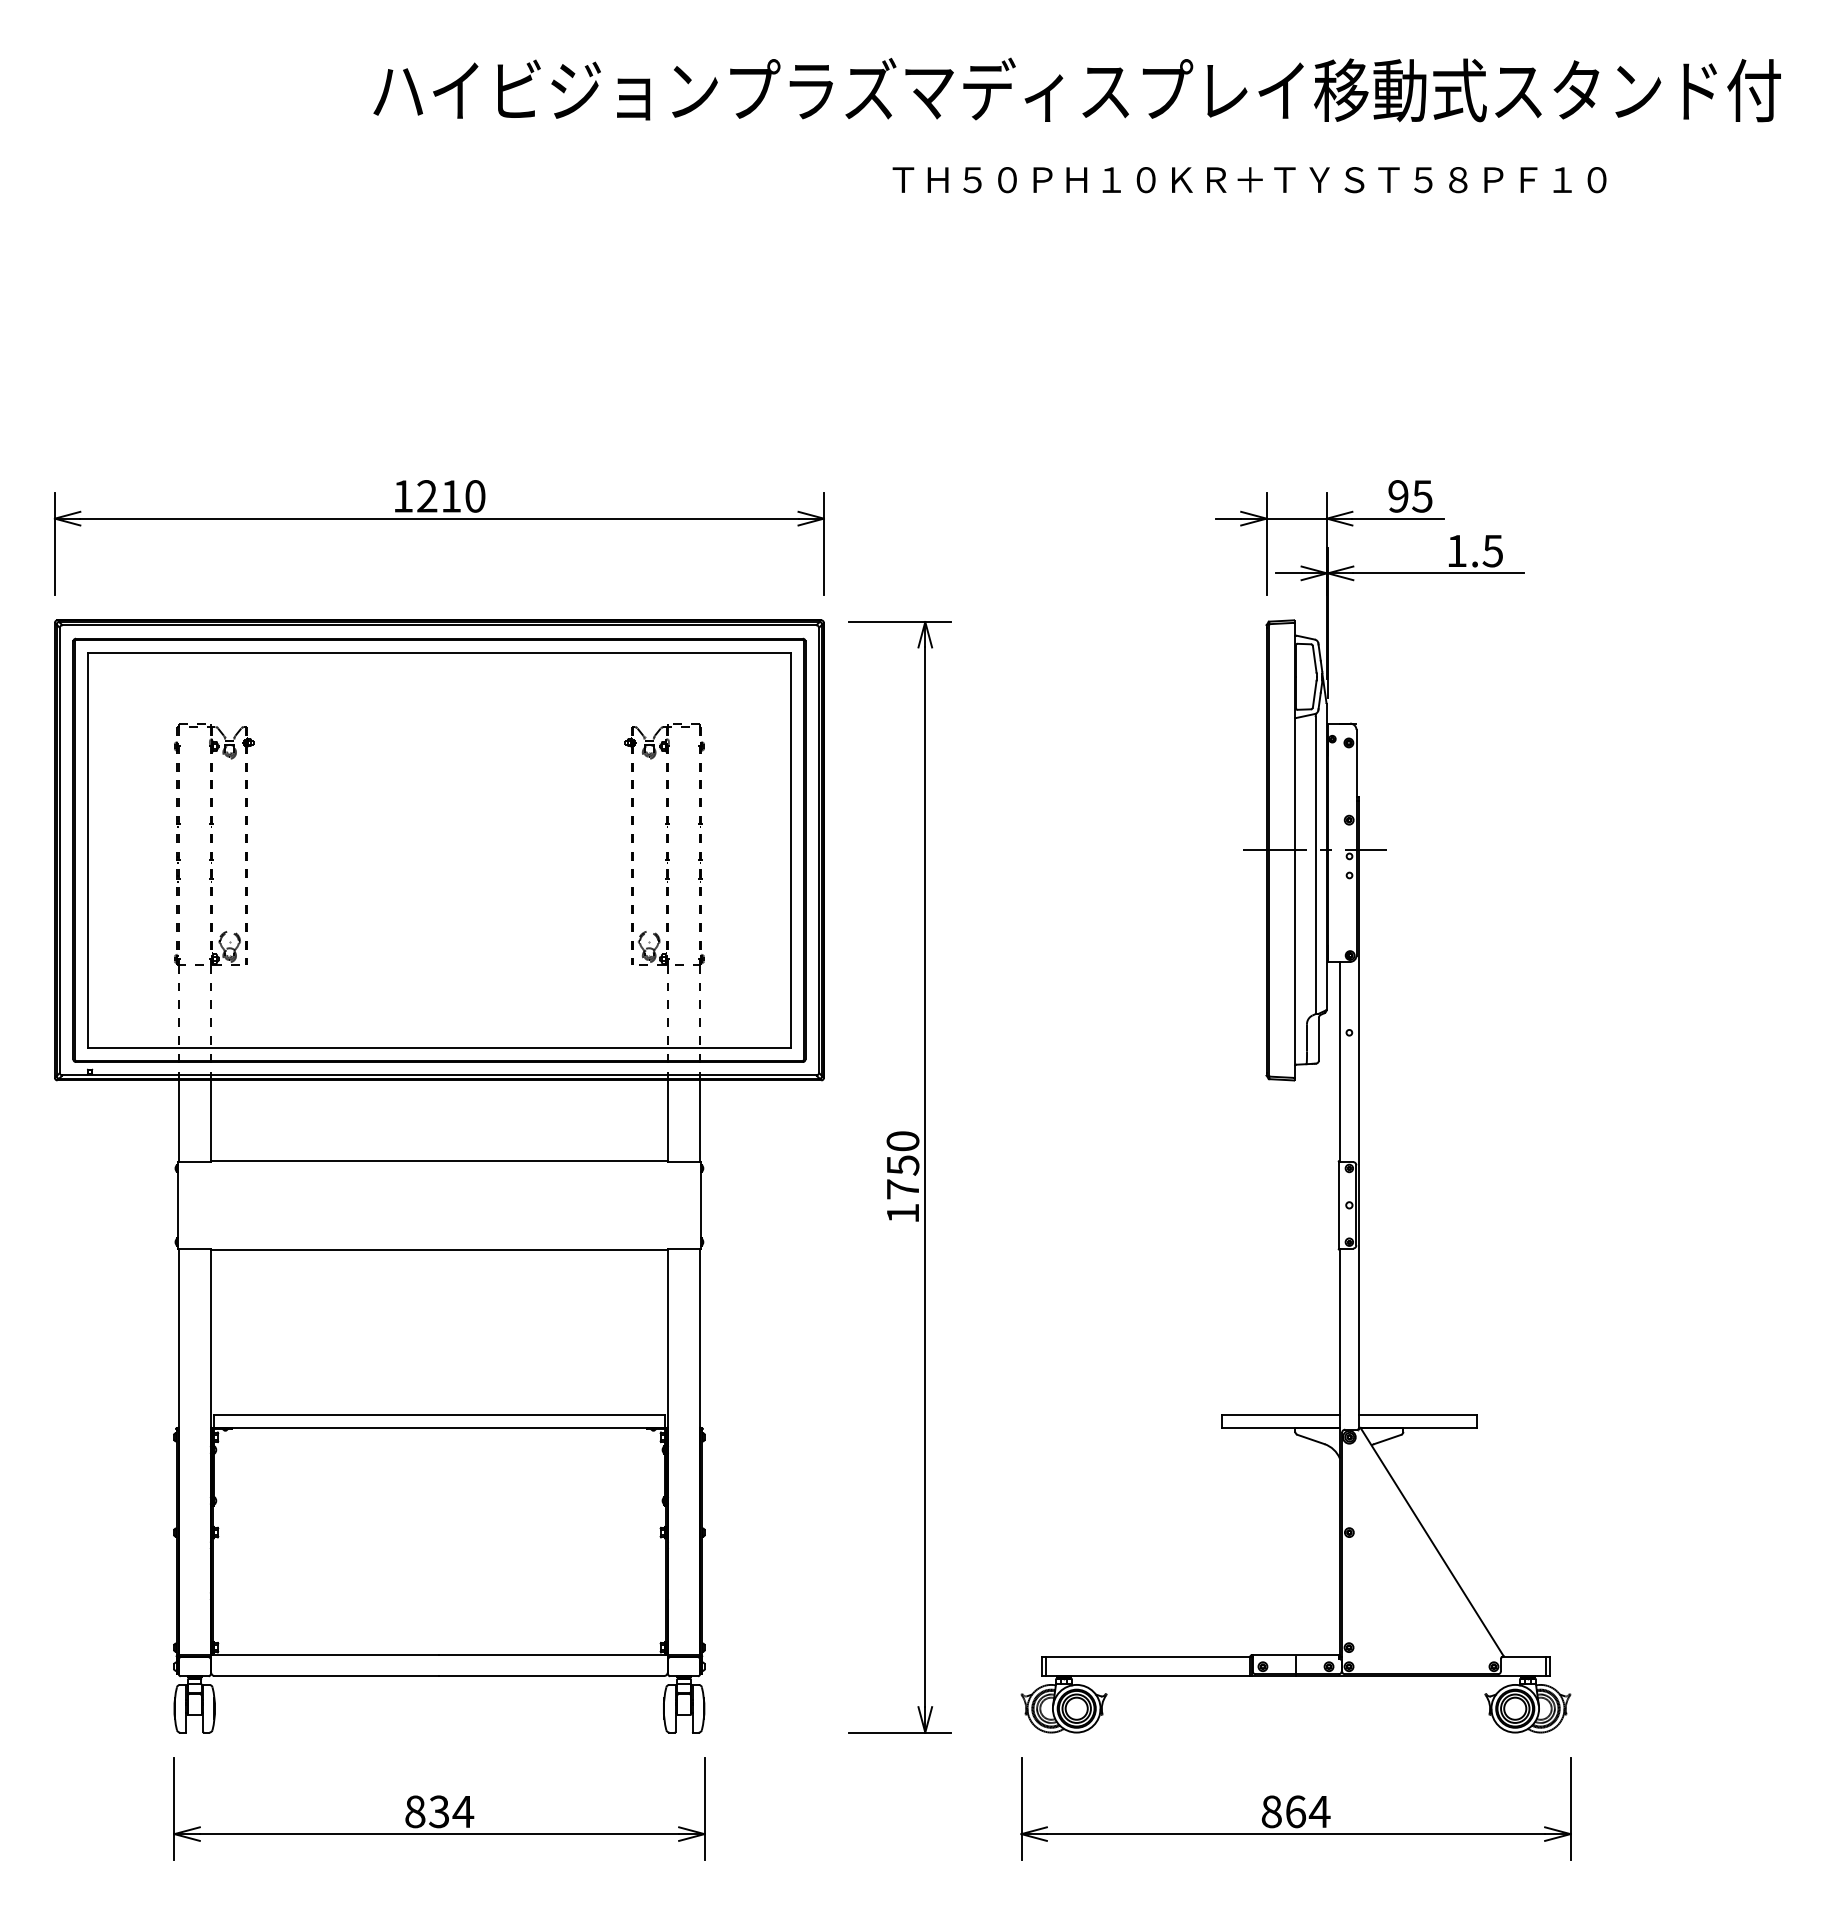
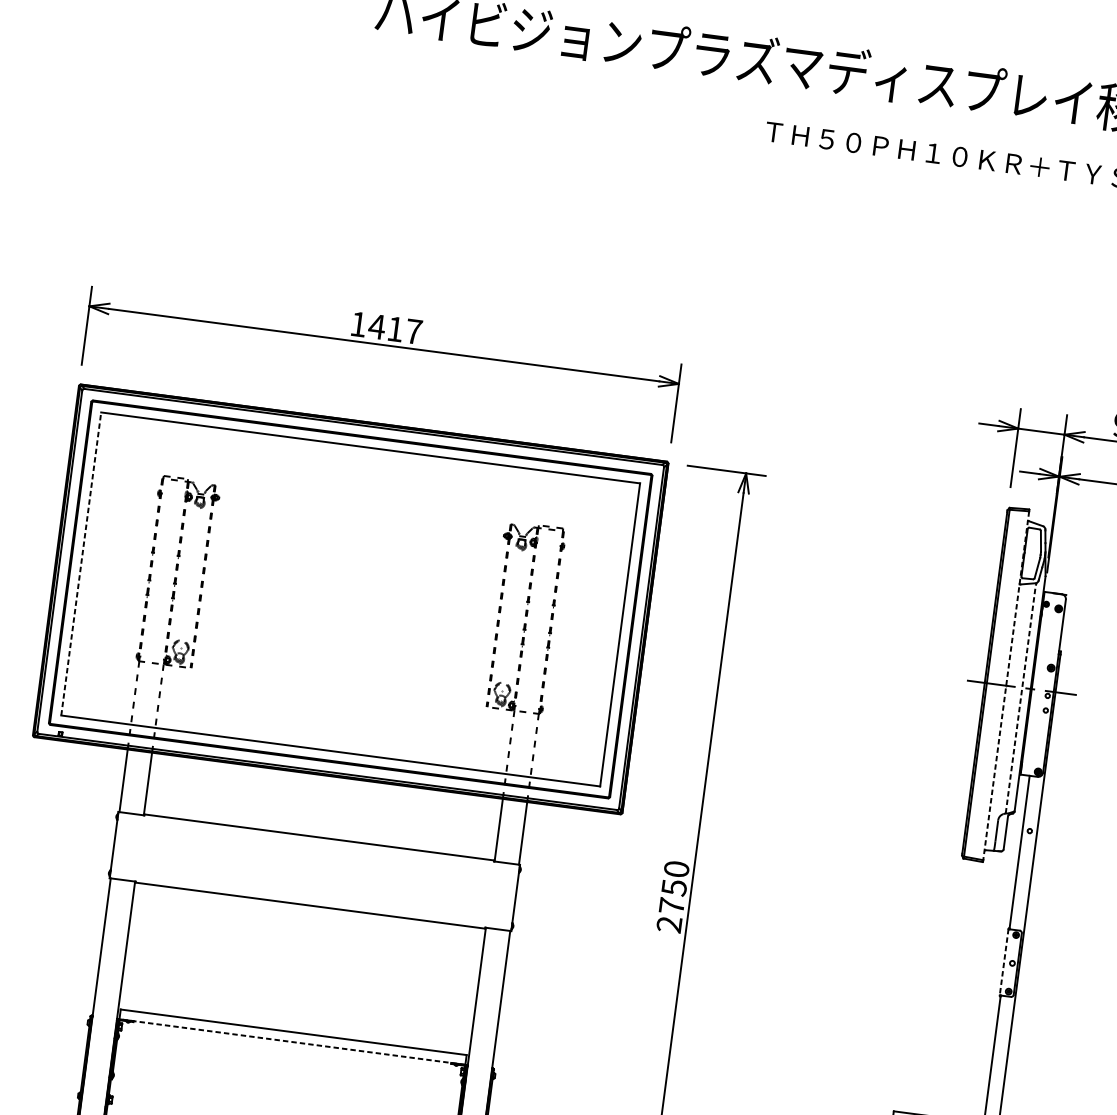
text: (450, 496) -> (394, 329), 1210 -> 1417
line: (87, 850) -> (80, 564), solid -> dashed
line: (1294, 850) -> (1006, 685), solid -> dashed
line: (1315, 865) -> (1020, 699), solid -> dashed
line: (1338, 1205) -> (1004, 962), solid -> dashed
text: (902, 1213) -> (669, 924), 1750 -> 2750
line: (439, 1427) -> (292, 1041), solid -> dashed

